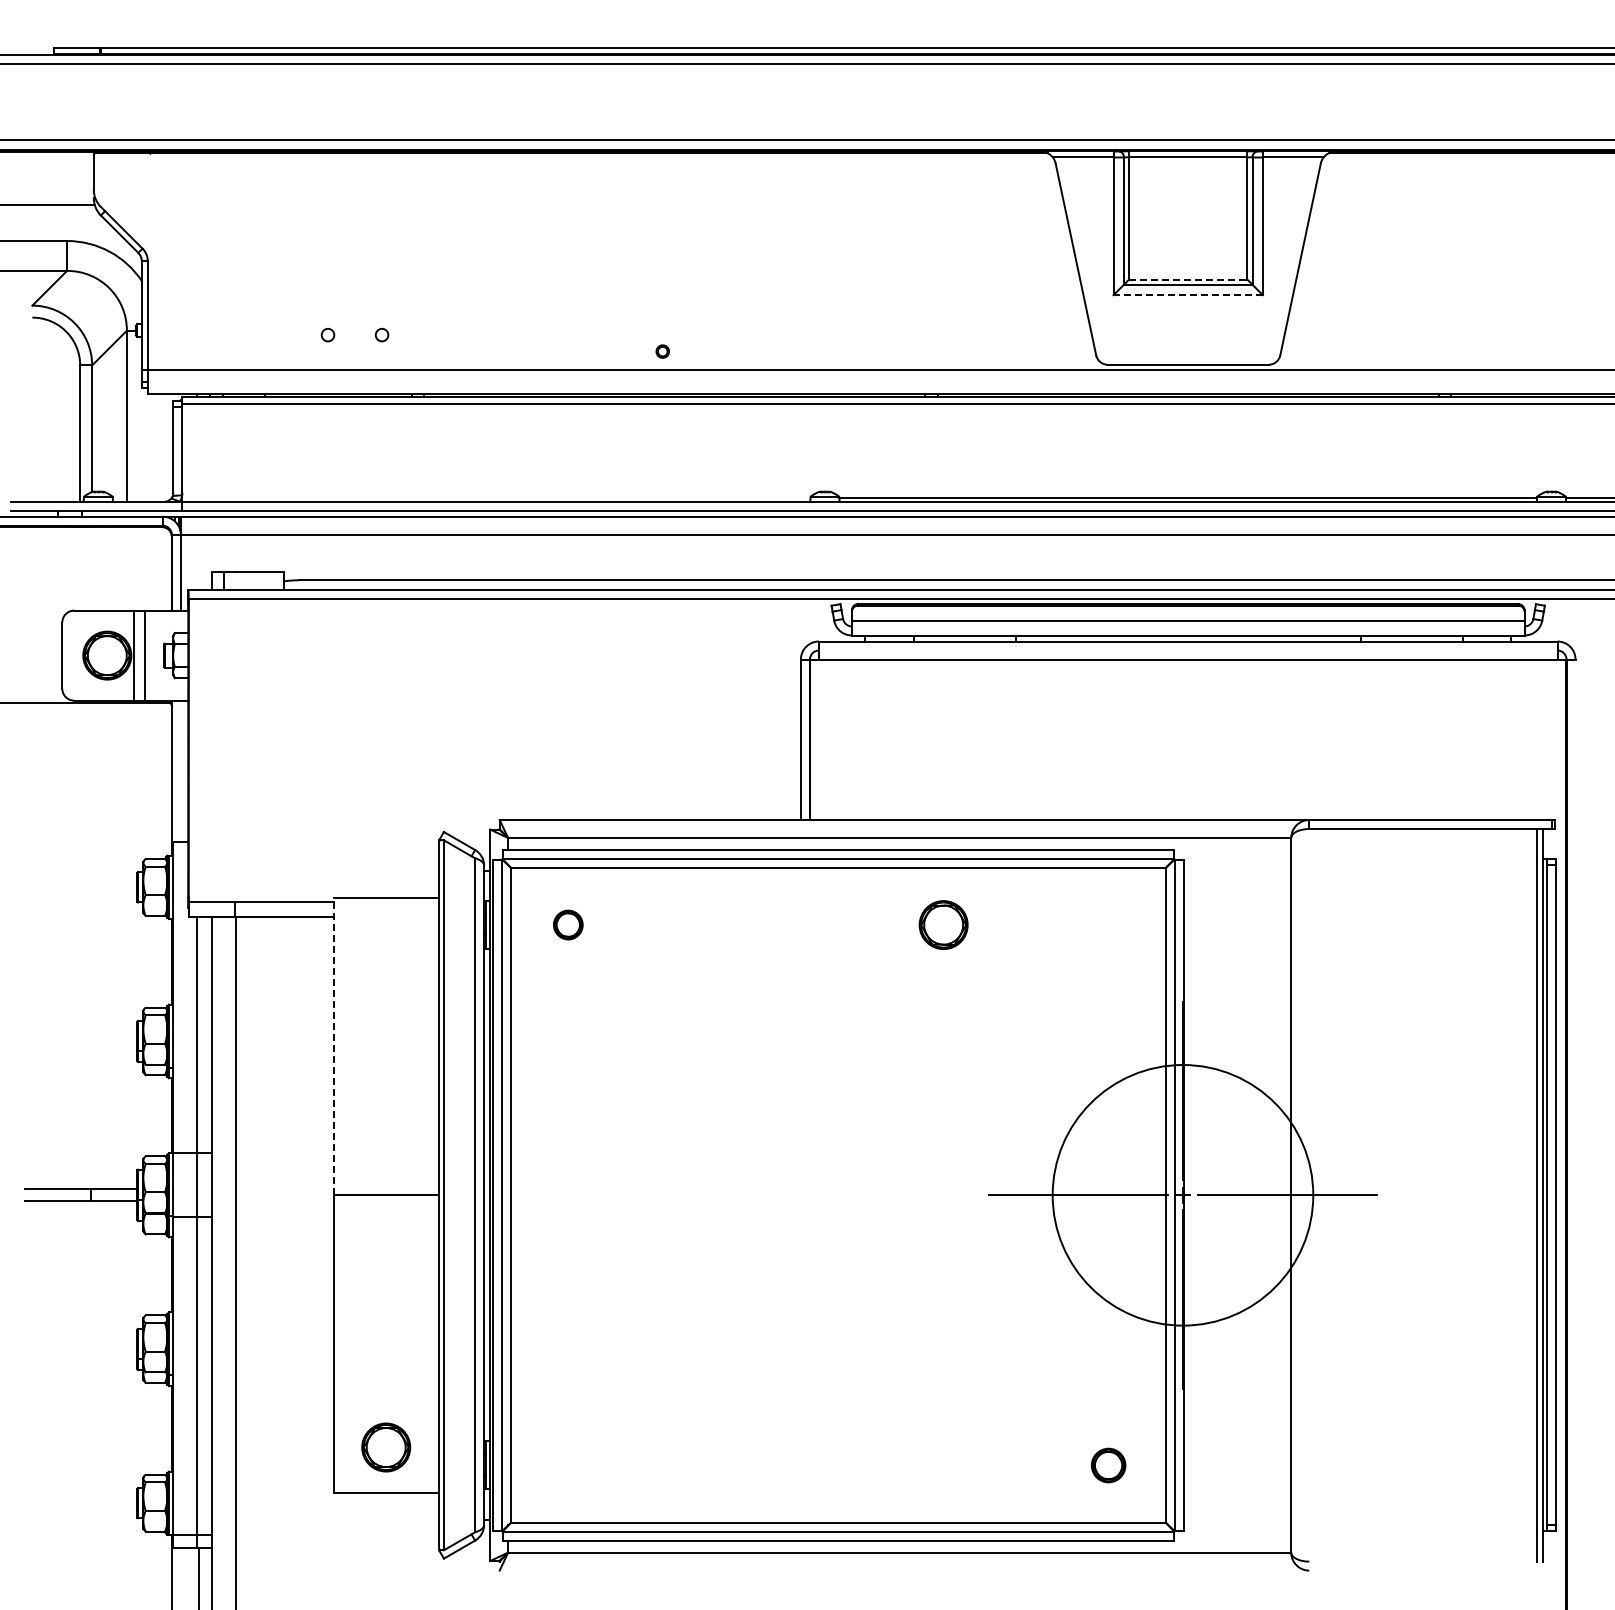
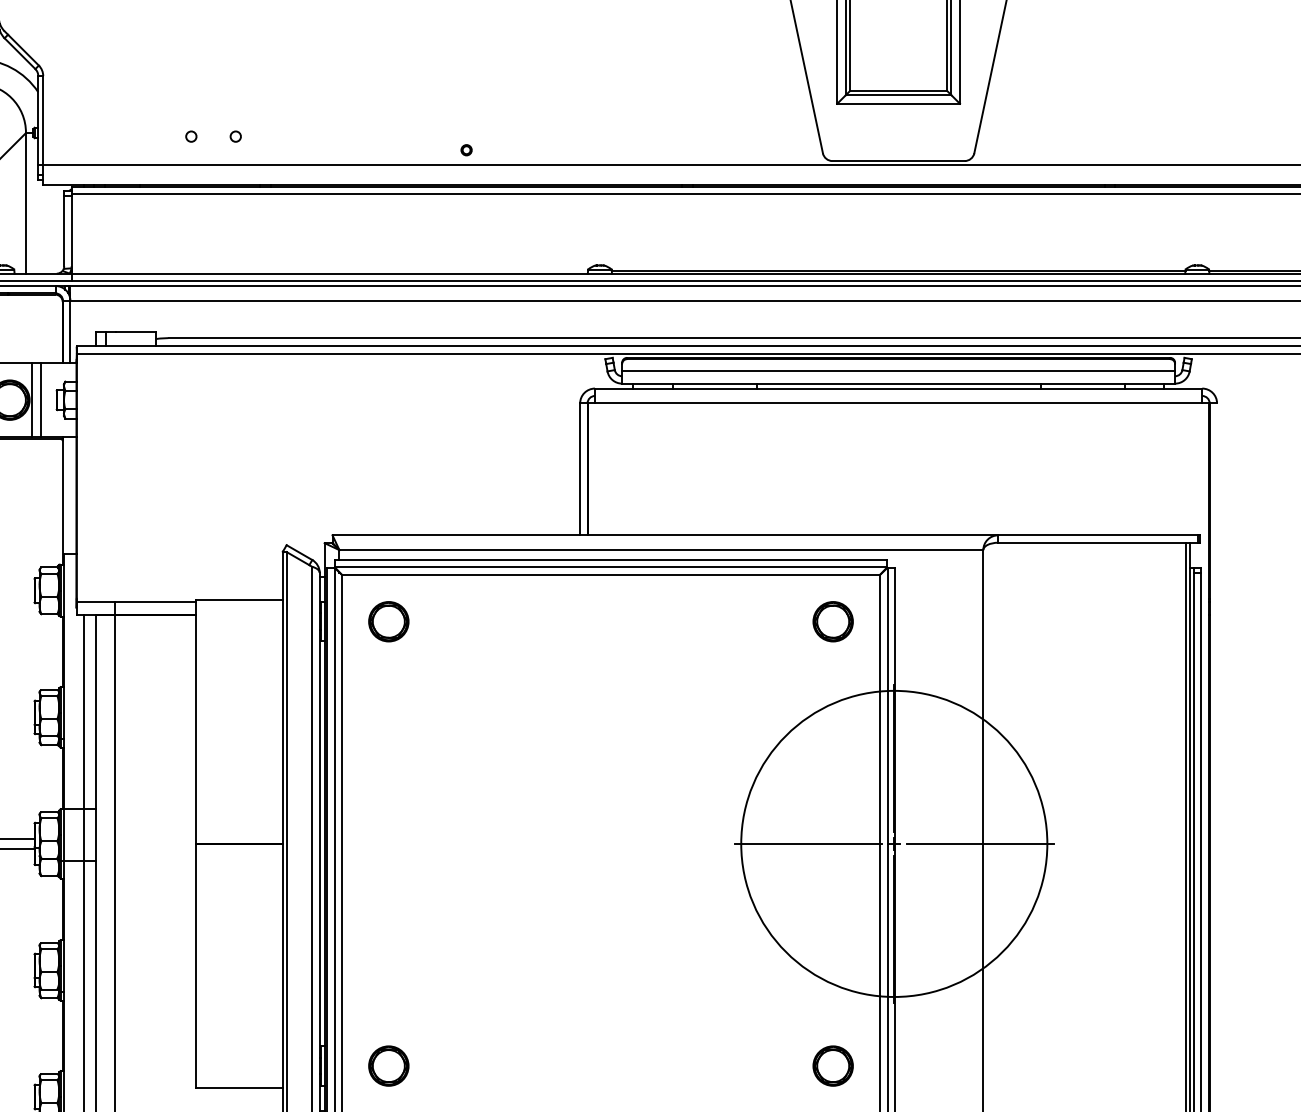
line: (1188, 279) -> (898, 90), dashed -> solid
line: (1188, 295) -> (898, 104), dashed -> solid
part: (568, 924) -> (389, 621), size x1.67
part: (943, 924) -> (833, 621), moved
line: (334, 1046) -> (196, 721), dashed -> solid
circle: (1182, 1195) -> (893, 844), size x1.43
part: (386, 1447) -> (389, 1066), moved
part: (1108, 1465) -> (833, 1066), size x1.43

